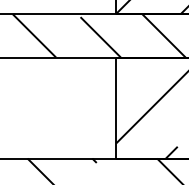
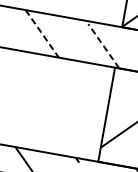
line: (34, 35) -> (42, 33), solid -> dashed
line: (100, 37) -> (103, 46), solid -> dashed

